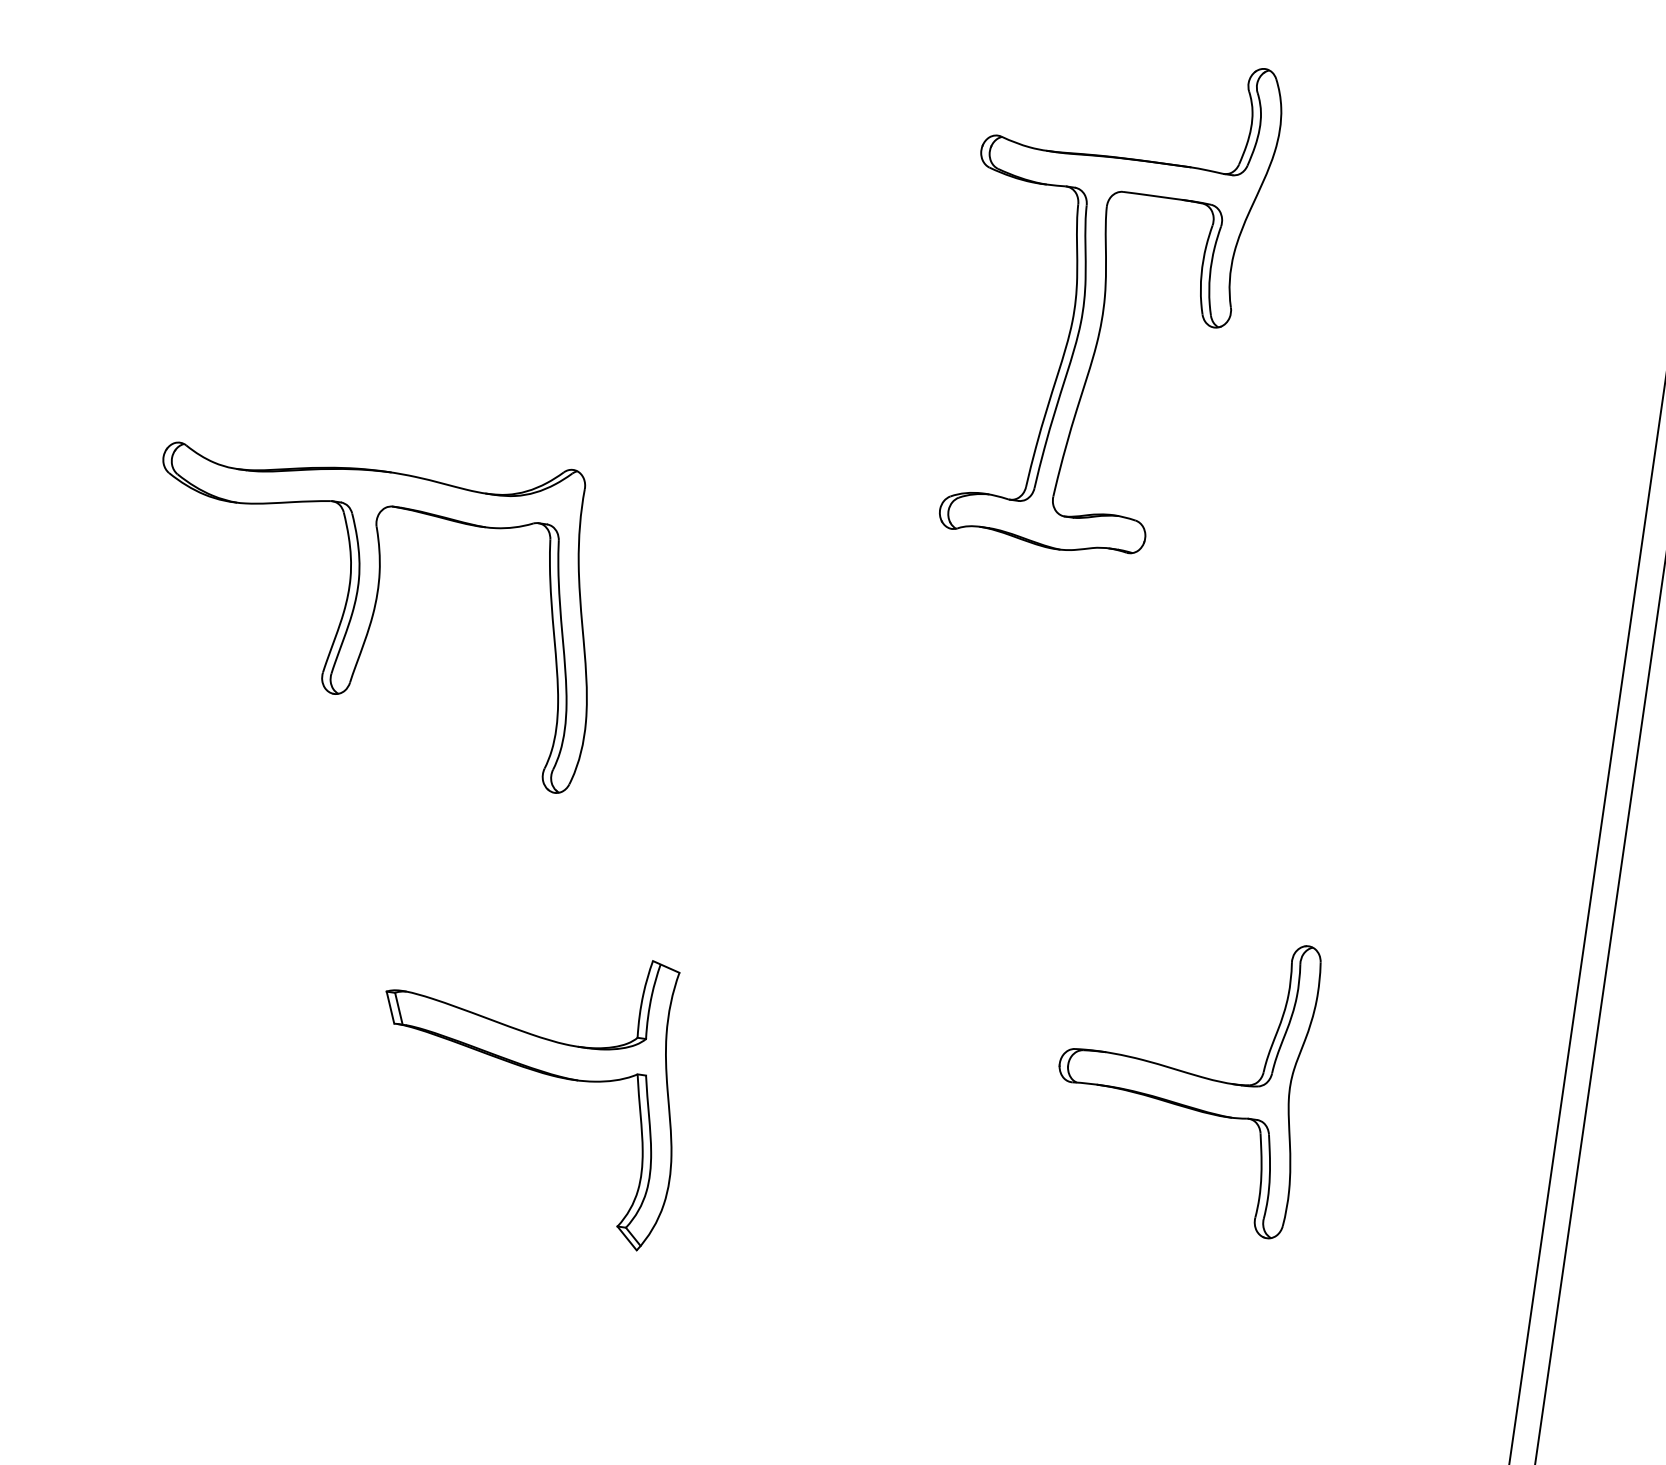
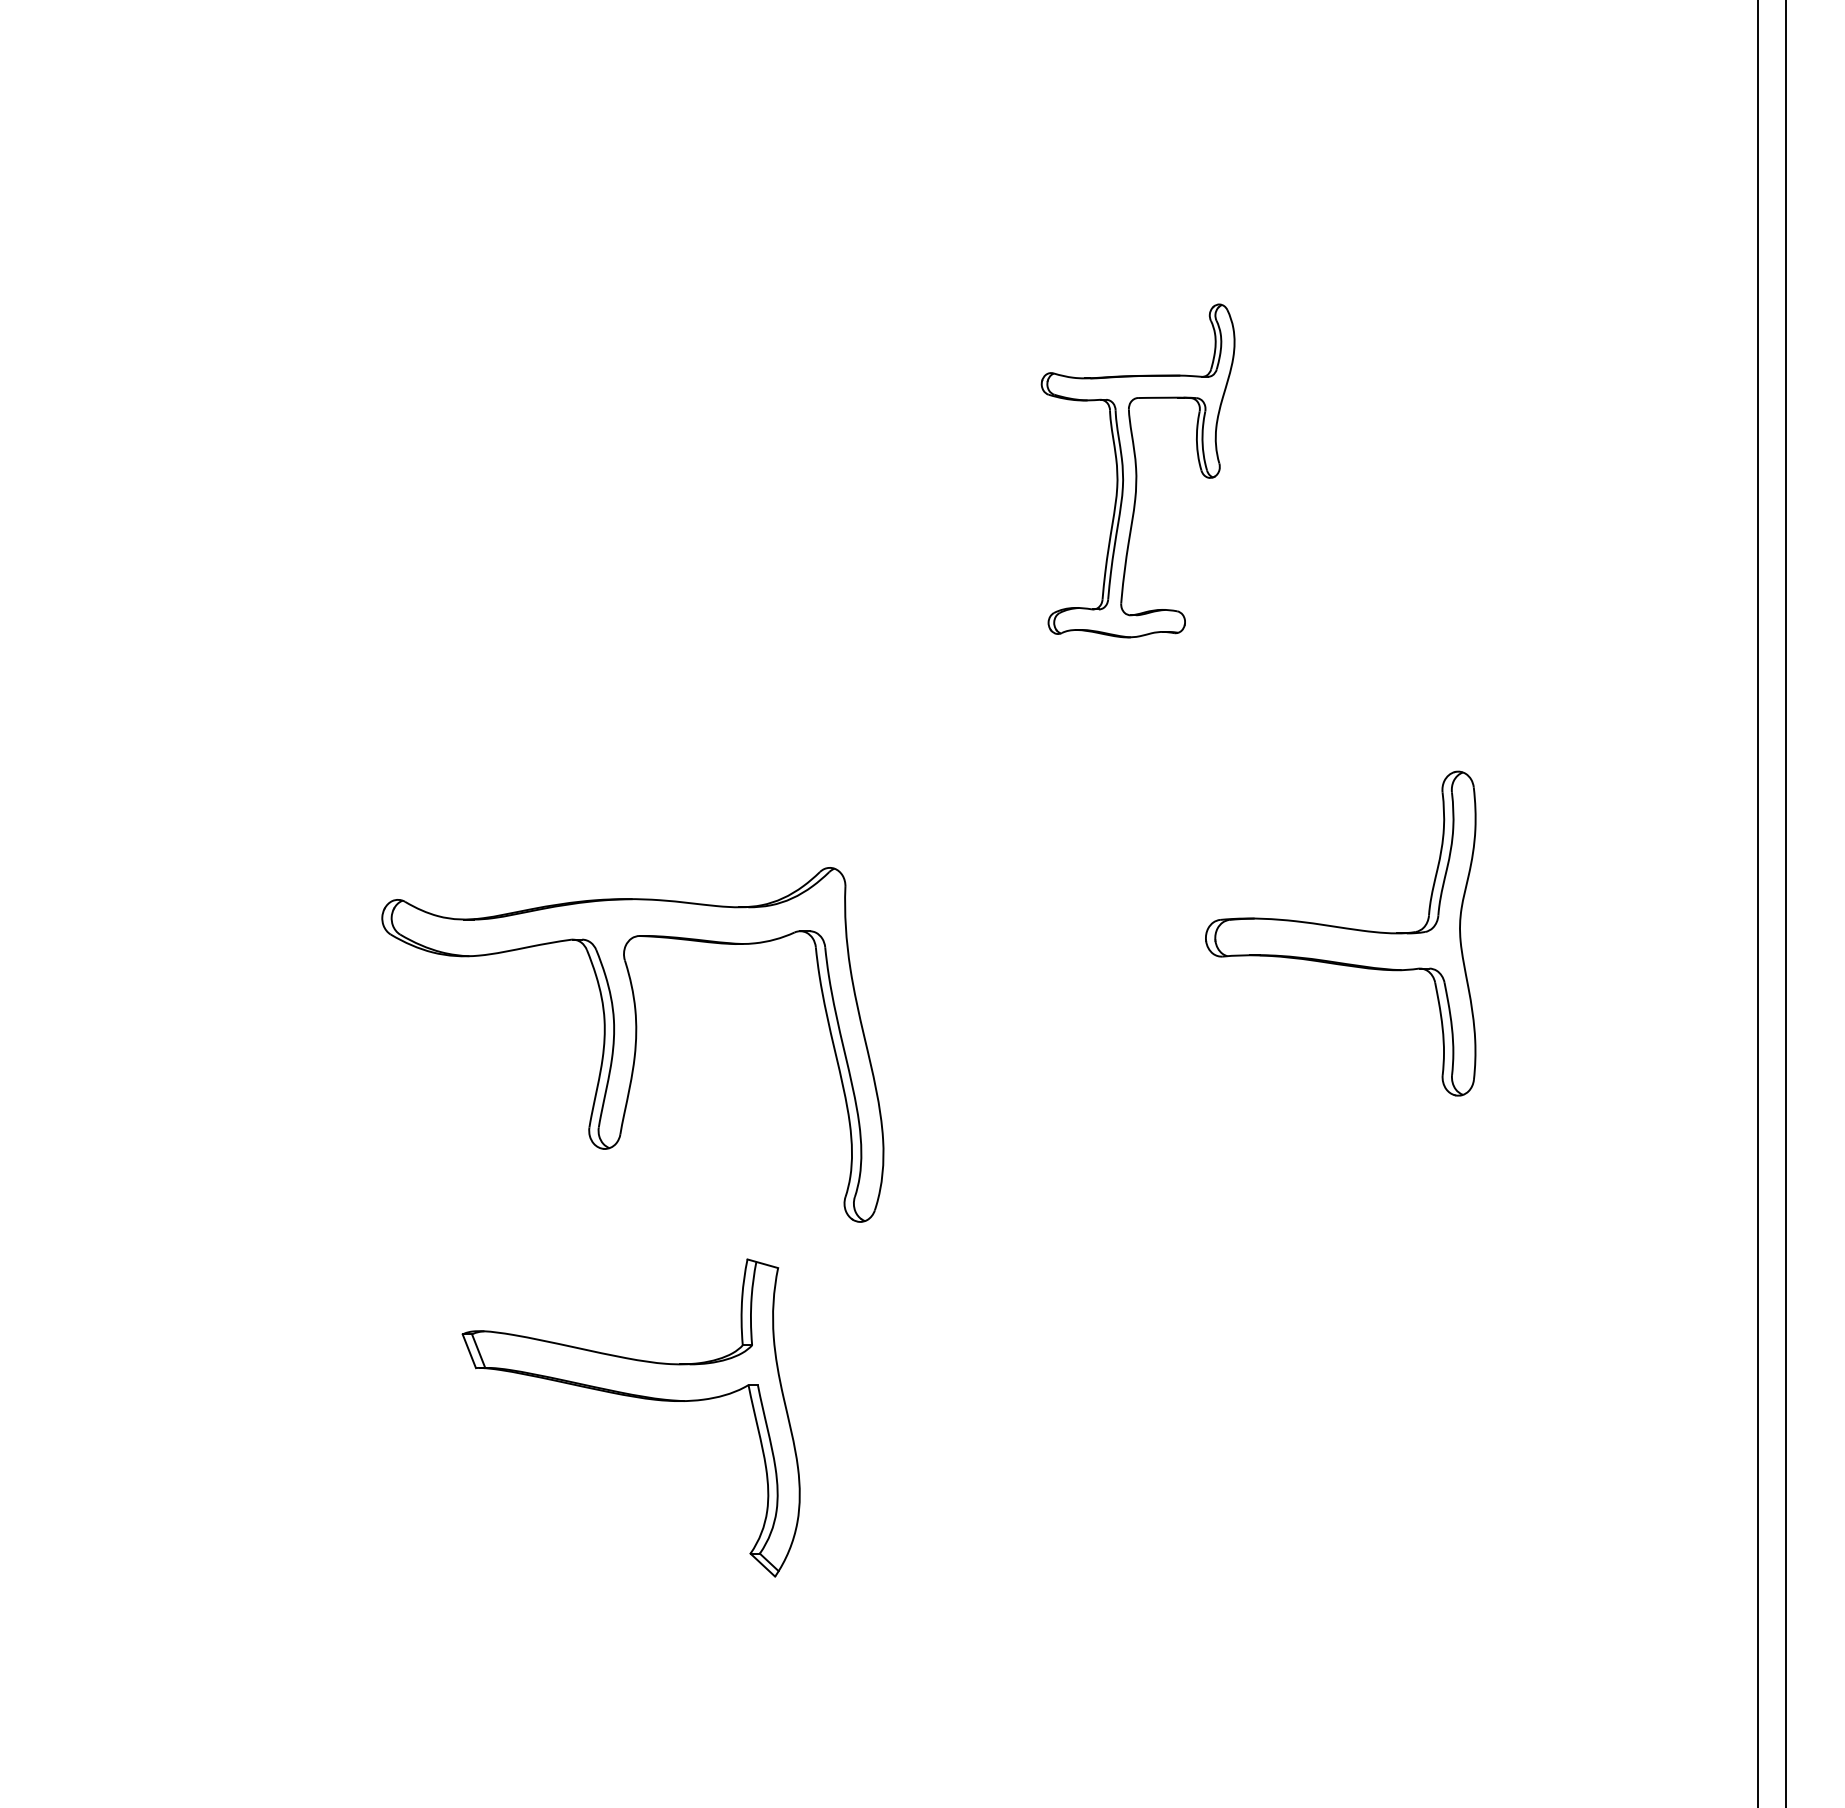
part: (1106, 300) -> (1137, 470), size x0.6
part: (372, 603) -> (632, 1044), moved
part: (1181, 1076) -> (1340, 933), moved

